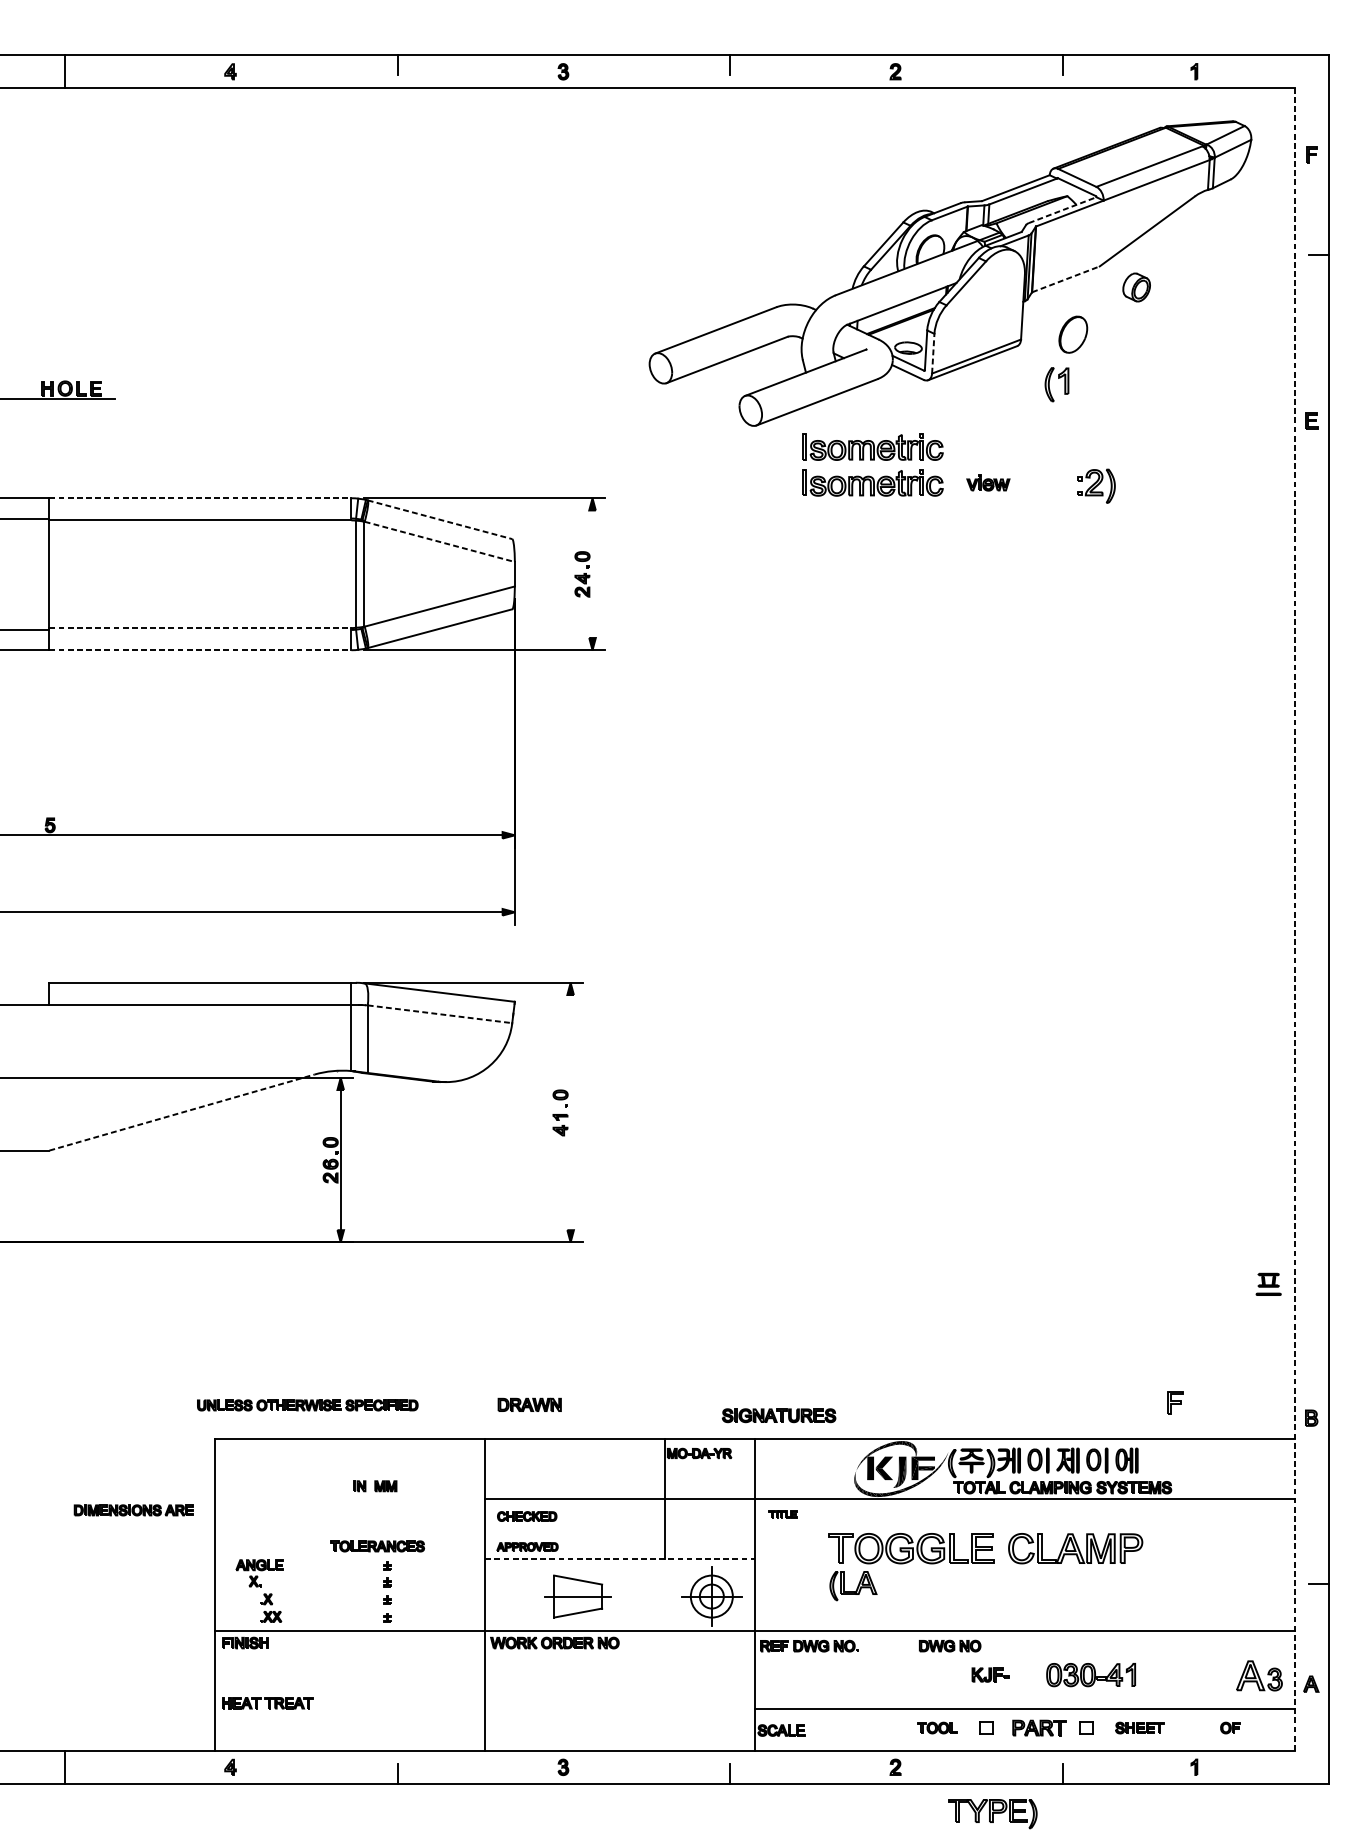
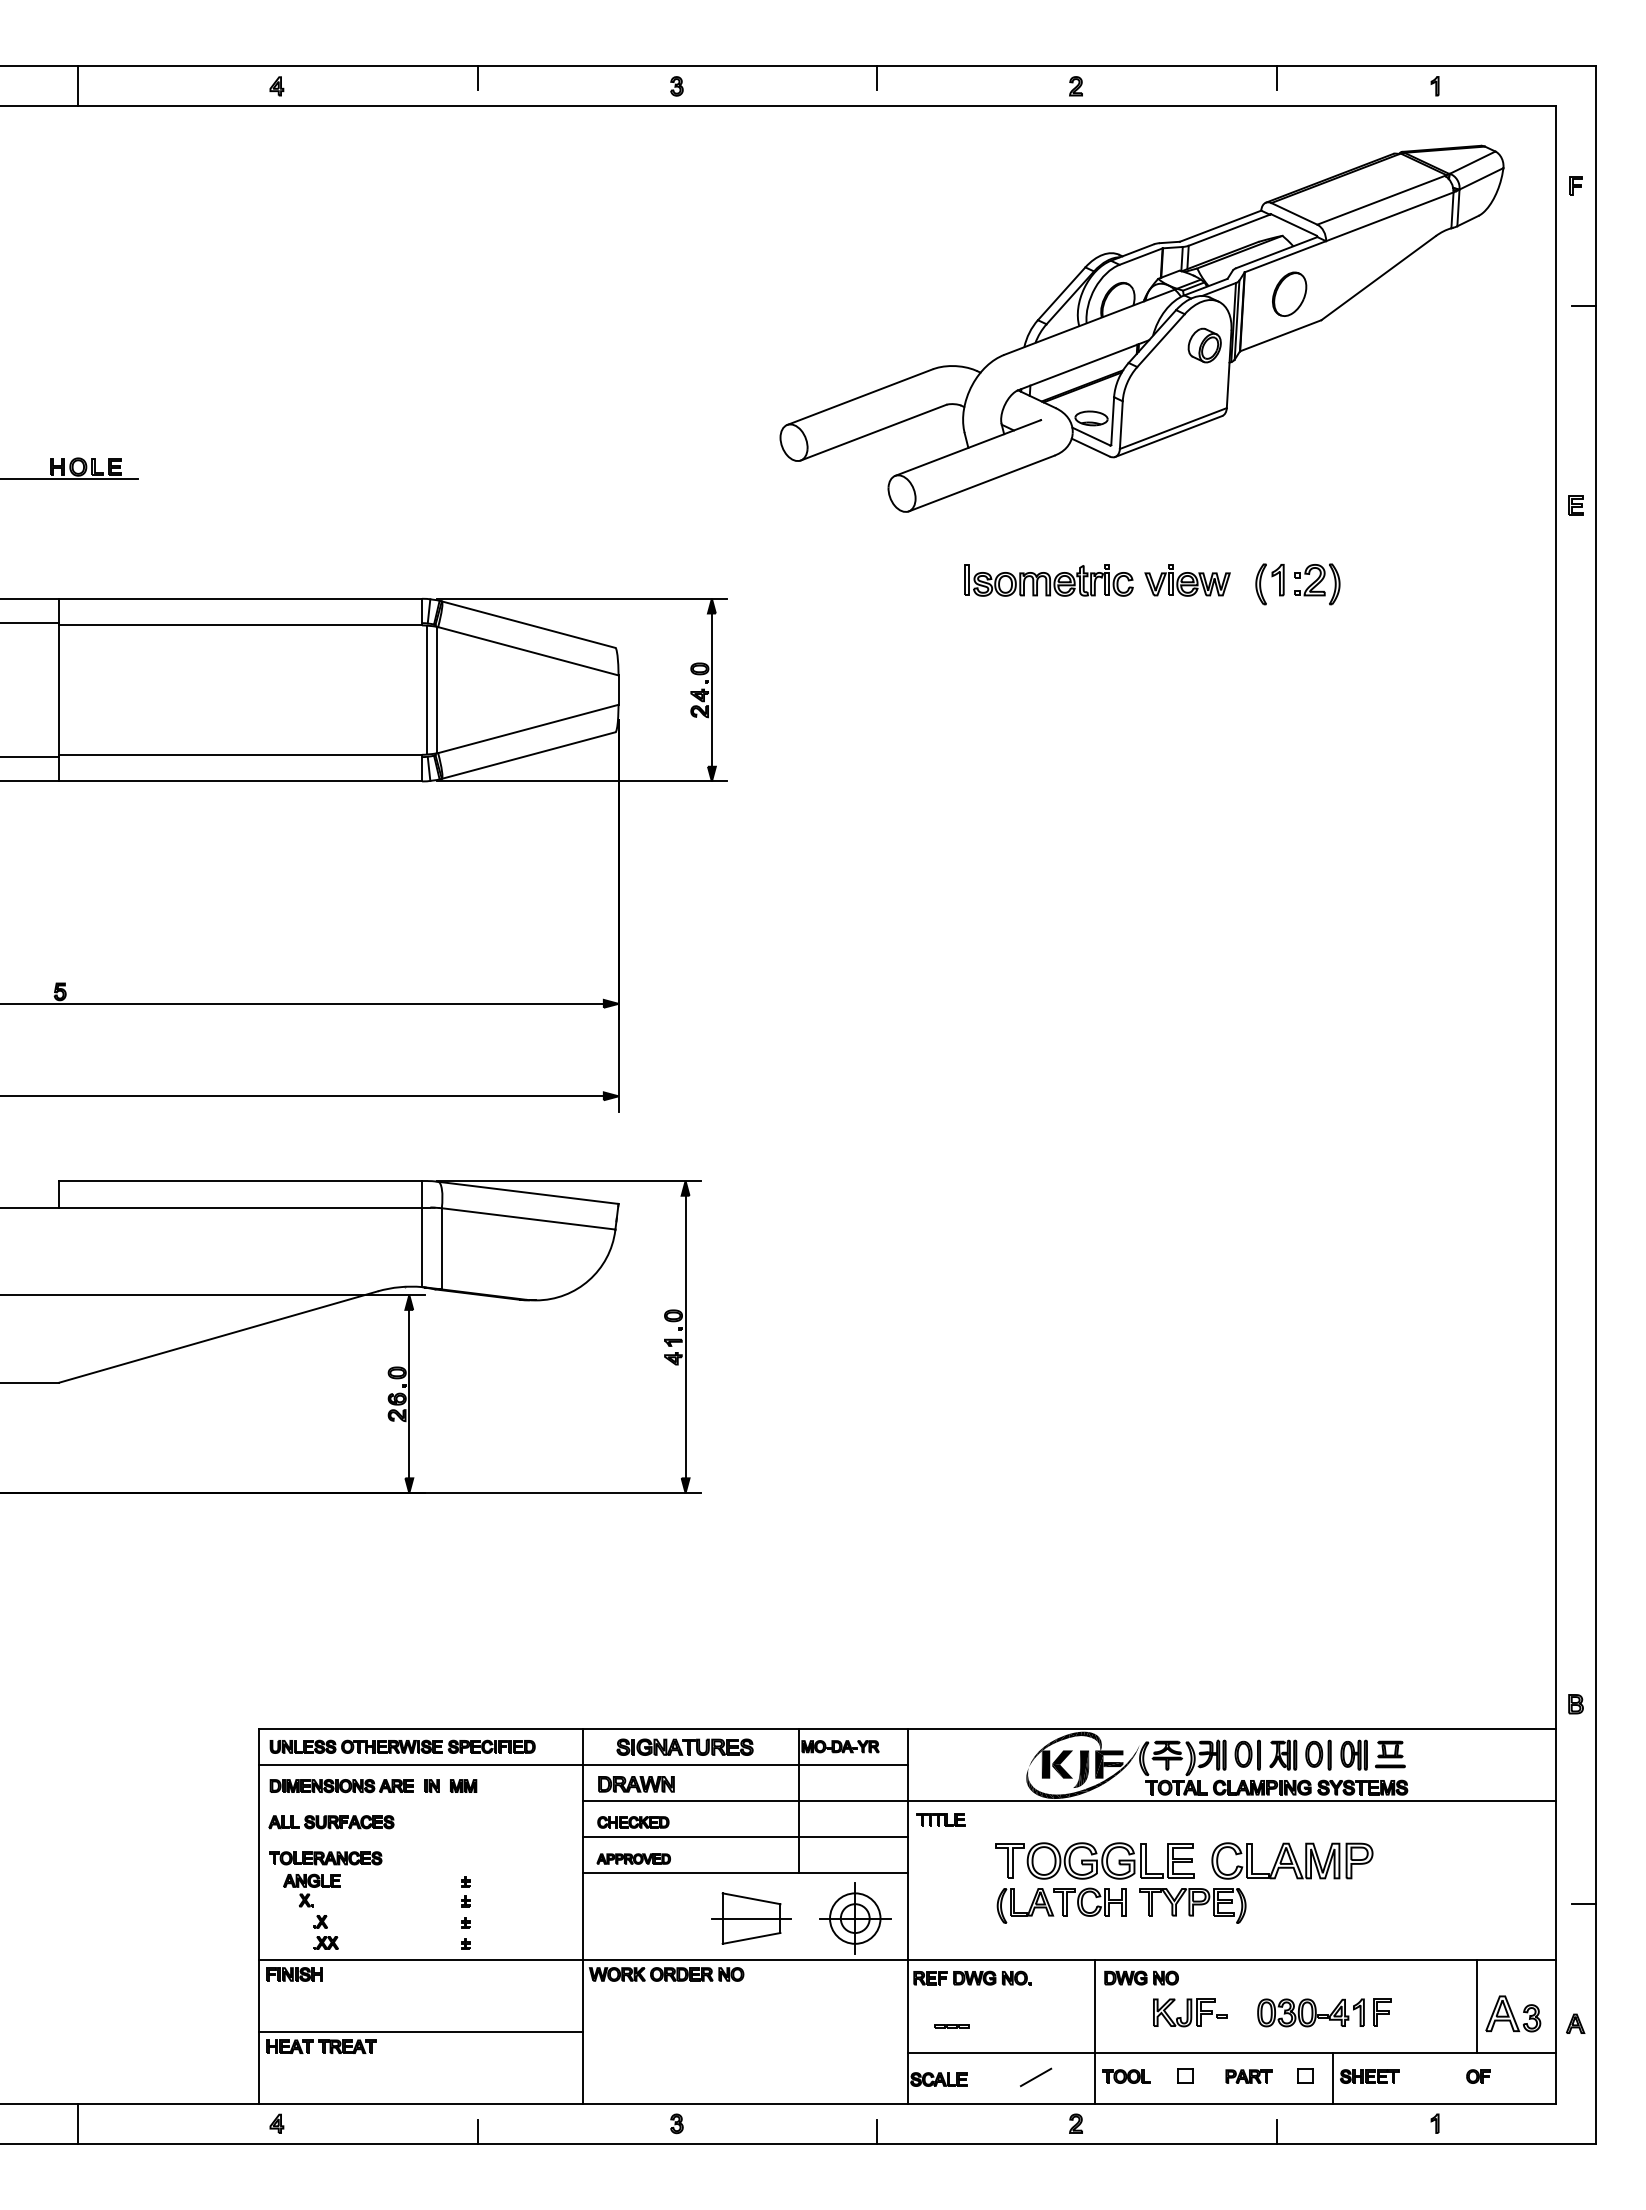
line: (1063, 210) -> (1277, 252), dashed -> solid
line: (1066, 279) -> (1281, 335), dashed -> solid
part: (1136, 287) -> (1204, 345), moved
part: (1073, 334) -> (1289, 293), moved
line: (933, 354) -> (1121, 425), dashed -> solid
part: (1058, 378) -> (1271, 577), moved
part: (872, 447) -> (1048, 537), removed
part: (988, 483) -> (1187, 580), size x1.67
line: (201, 497) -> (241, 598), dashed -> solid
line: (439, 519) -> (528, 624), dashed -> solid
line: (439, 542) -> (528, 651), dashed -> solid
line: (592, 573) -> (711, 689), added
line: (201, 627) -> (241, 754), dashed -> solid
line: (201, 650) -> (241, 781), dashed -> solid
line: (1295, 919) -> (1556, 1105), dashed -> solid
line: (440, 1013) -> (529, 1218), dashed -> solid
line: (181, 1112) -> (218, 1337), dashed -> solid
line: (570, 1112) -> (685, 1336), added
part: (1268, 1284) -> (1390, 1754), moved
part: (1175, 1402) -> (1382, 2012), moved
part: (307, 1405) -> (402, 1746), moved
part: (529, 1405) -> (636, 1784), moved
part: (778, 1415) -> (684, 1746), moved
line: (484, 1468) -> (582, 1764), added
part: (133, 1510) -> (341, 1786), moved
part: (782, 1514) -> (940, 1819), size x1.43
part: (275, 1516) -> (331, 1822), added
line: (620, 1528) -> (745, 1836), added
part: (377, 1546) -> (325, 1858), moved
line: (620, 1558) -> (745, 1872), dashed -> solid
part: (900, 1582) -> (1082, 1901), added
part: (578, 1596) -> (751, 1918), moved
line: (1229, 1669) -> (1477, 2006), added
part: (990, 1674) -> (1190, 2012), size x1.67
line: (791, 1685) -> (951, 2025), added
line: (350, 1690) -> (420, 2031), added
line: (910, 1690) -> (1094, 2031), added
part: (1039, 1727) -> (1248, 2076), size x0.71
line: (861, 1728) -> (1035, 2077), added
line: (1109, 1729) -> (1332, 2078), added
part: (992, 1813) -> (1192, 1905), moved

